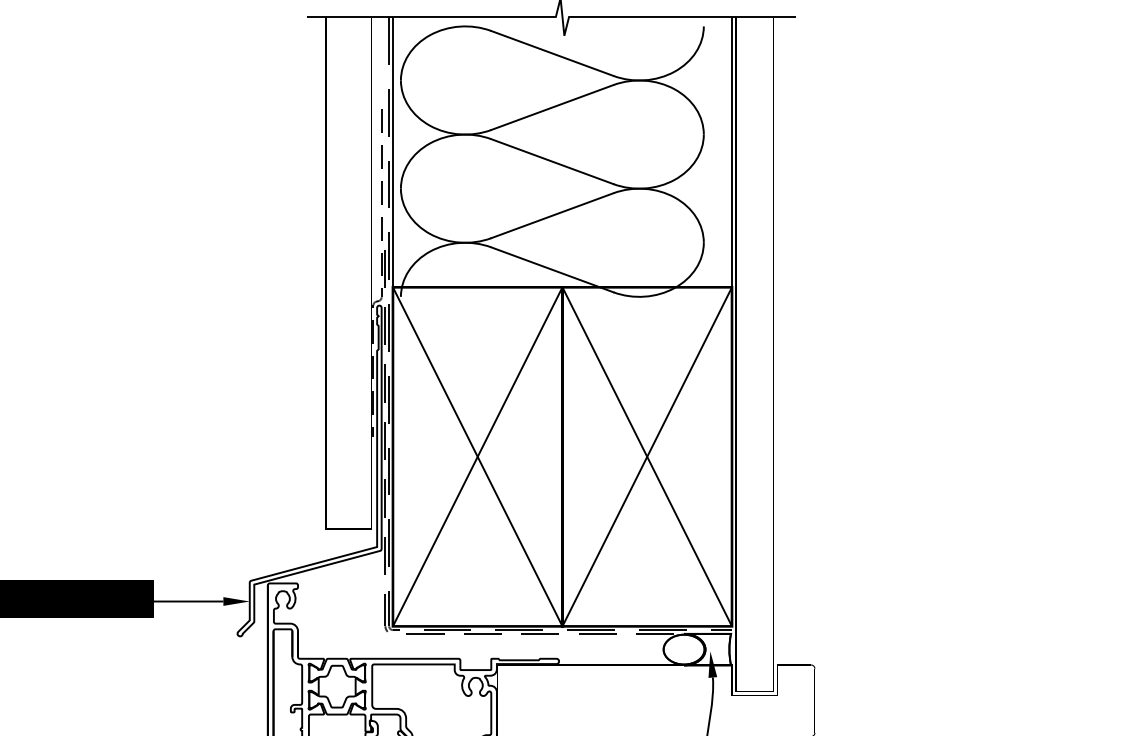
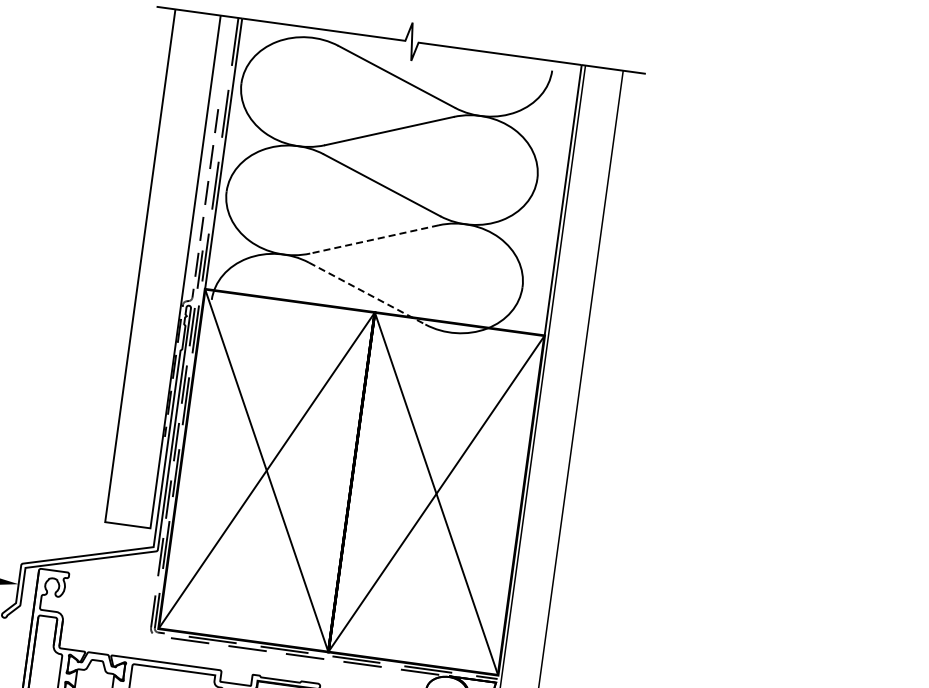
line: (551, 215) -> (373, 239), solid -> dashed
line: (552, 269) -> (367, 293), solid -> dashed

